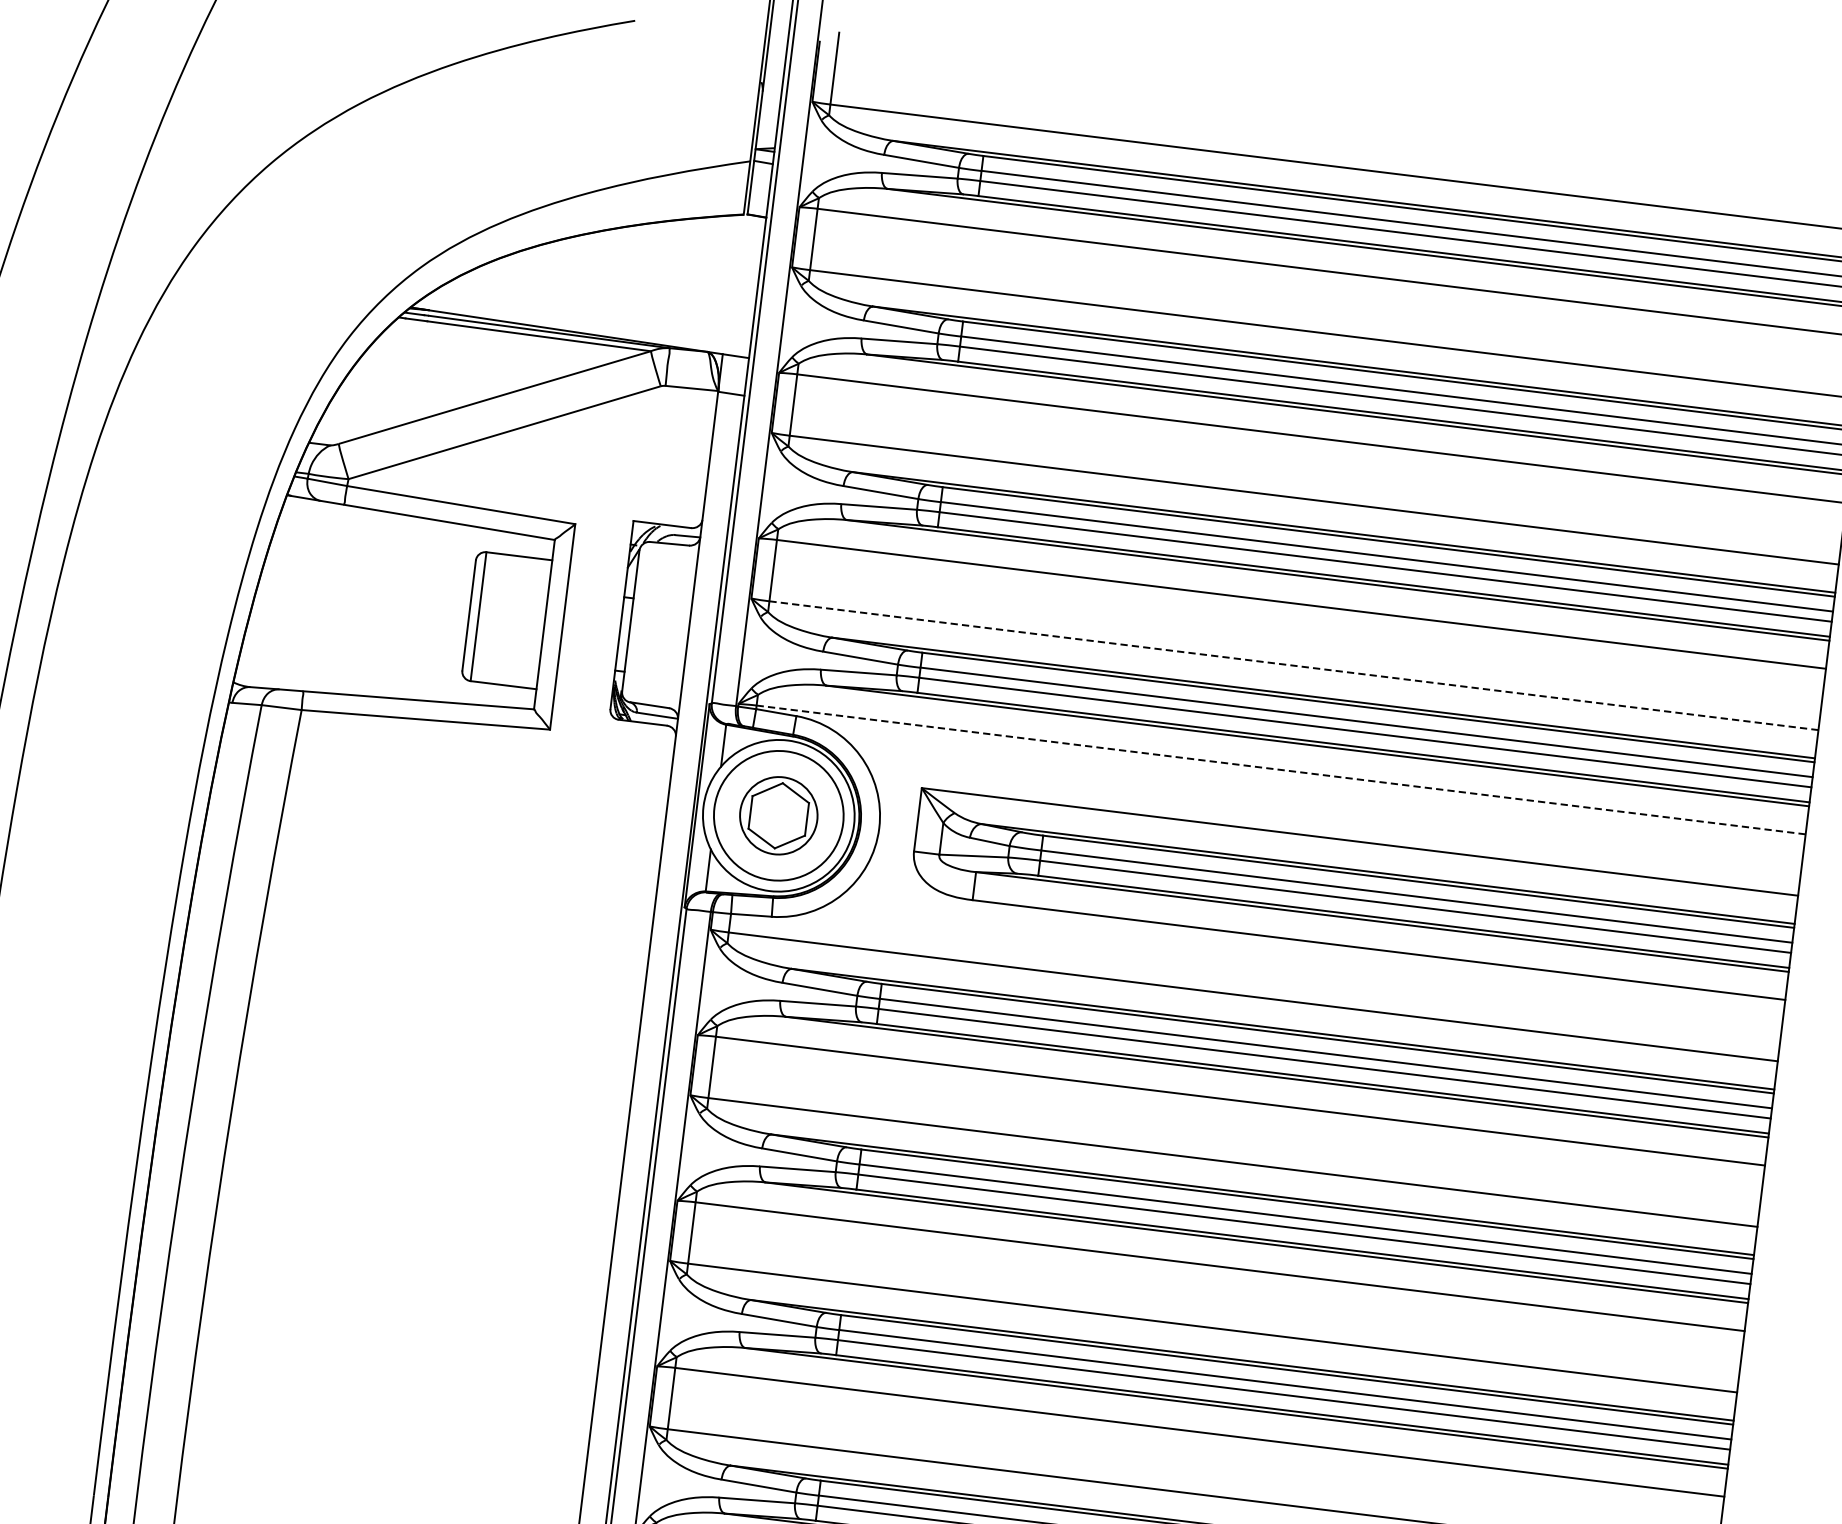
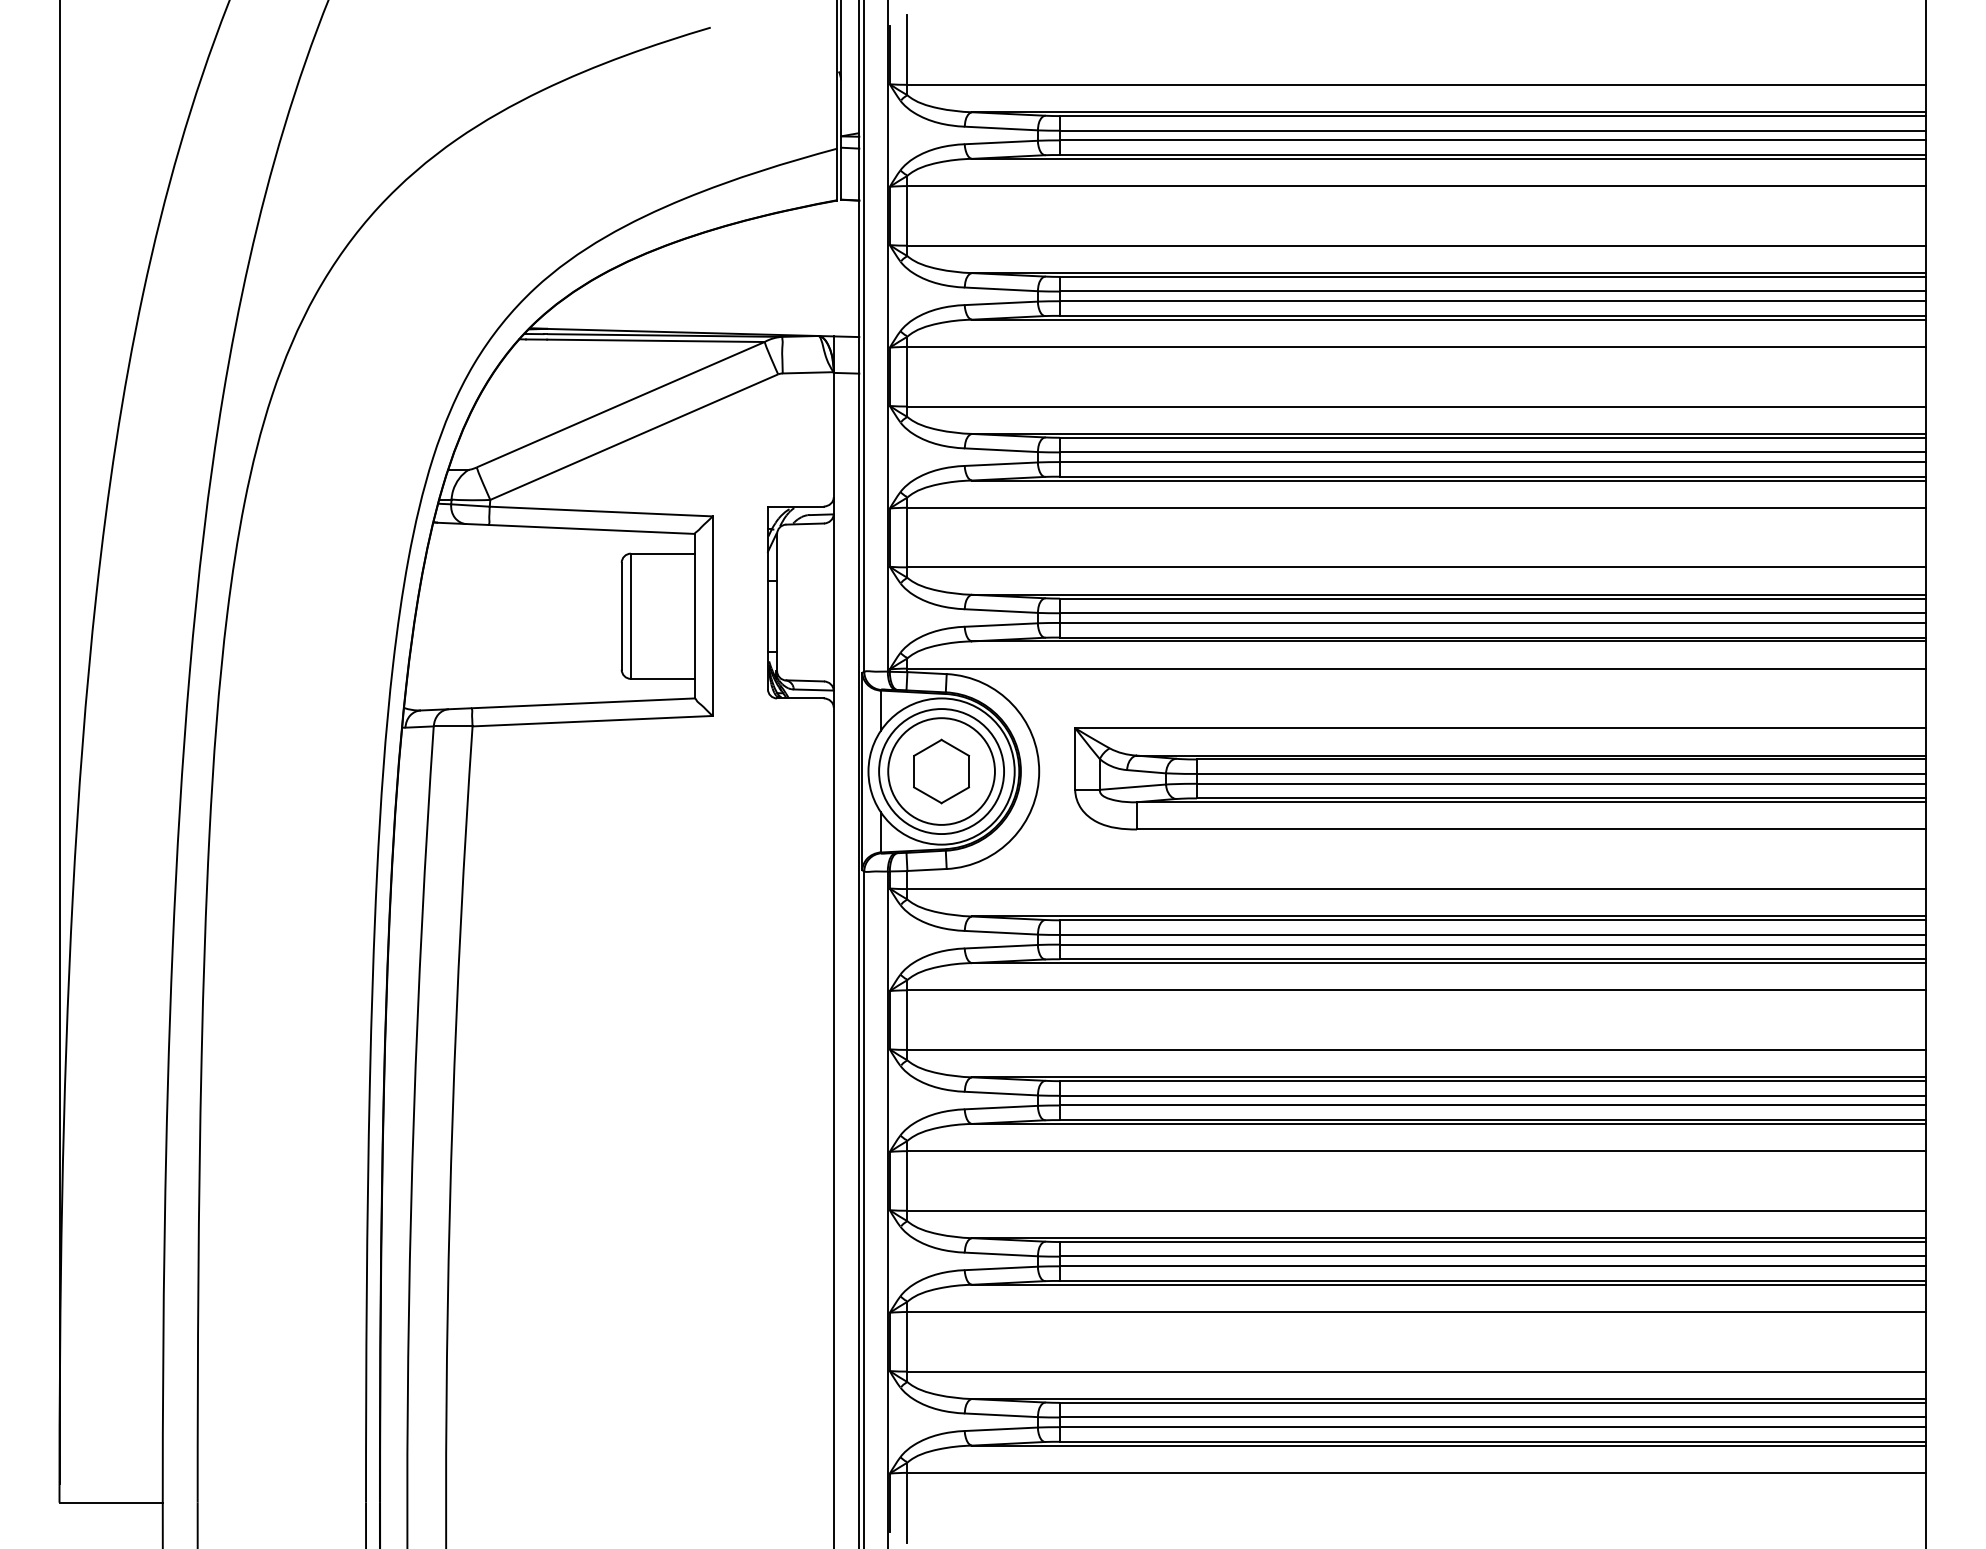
line: (1294, 665) -> (1417, 567), dashed -> solid
line: (1280, 769) -> (1416, 668), dashed -> solid
circle: (778, 815) -> (941, 771), size x1.43

